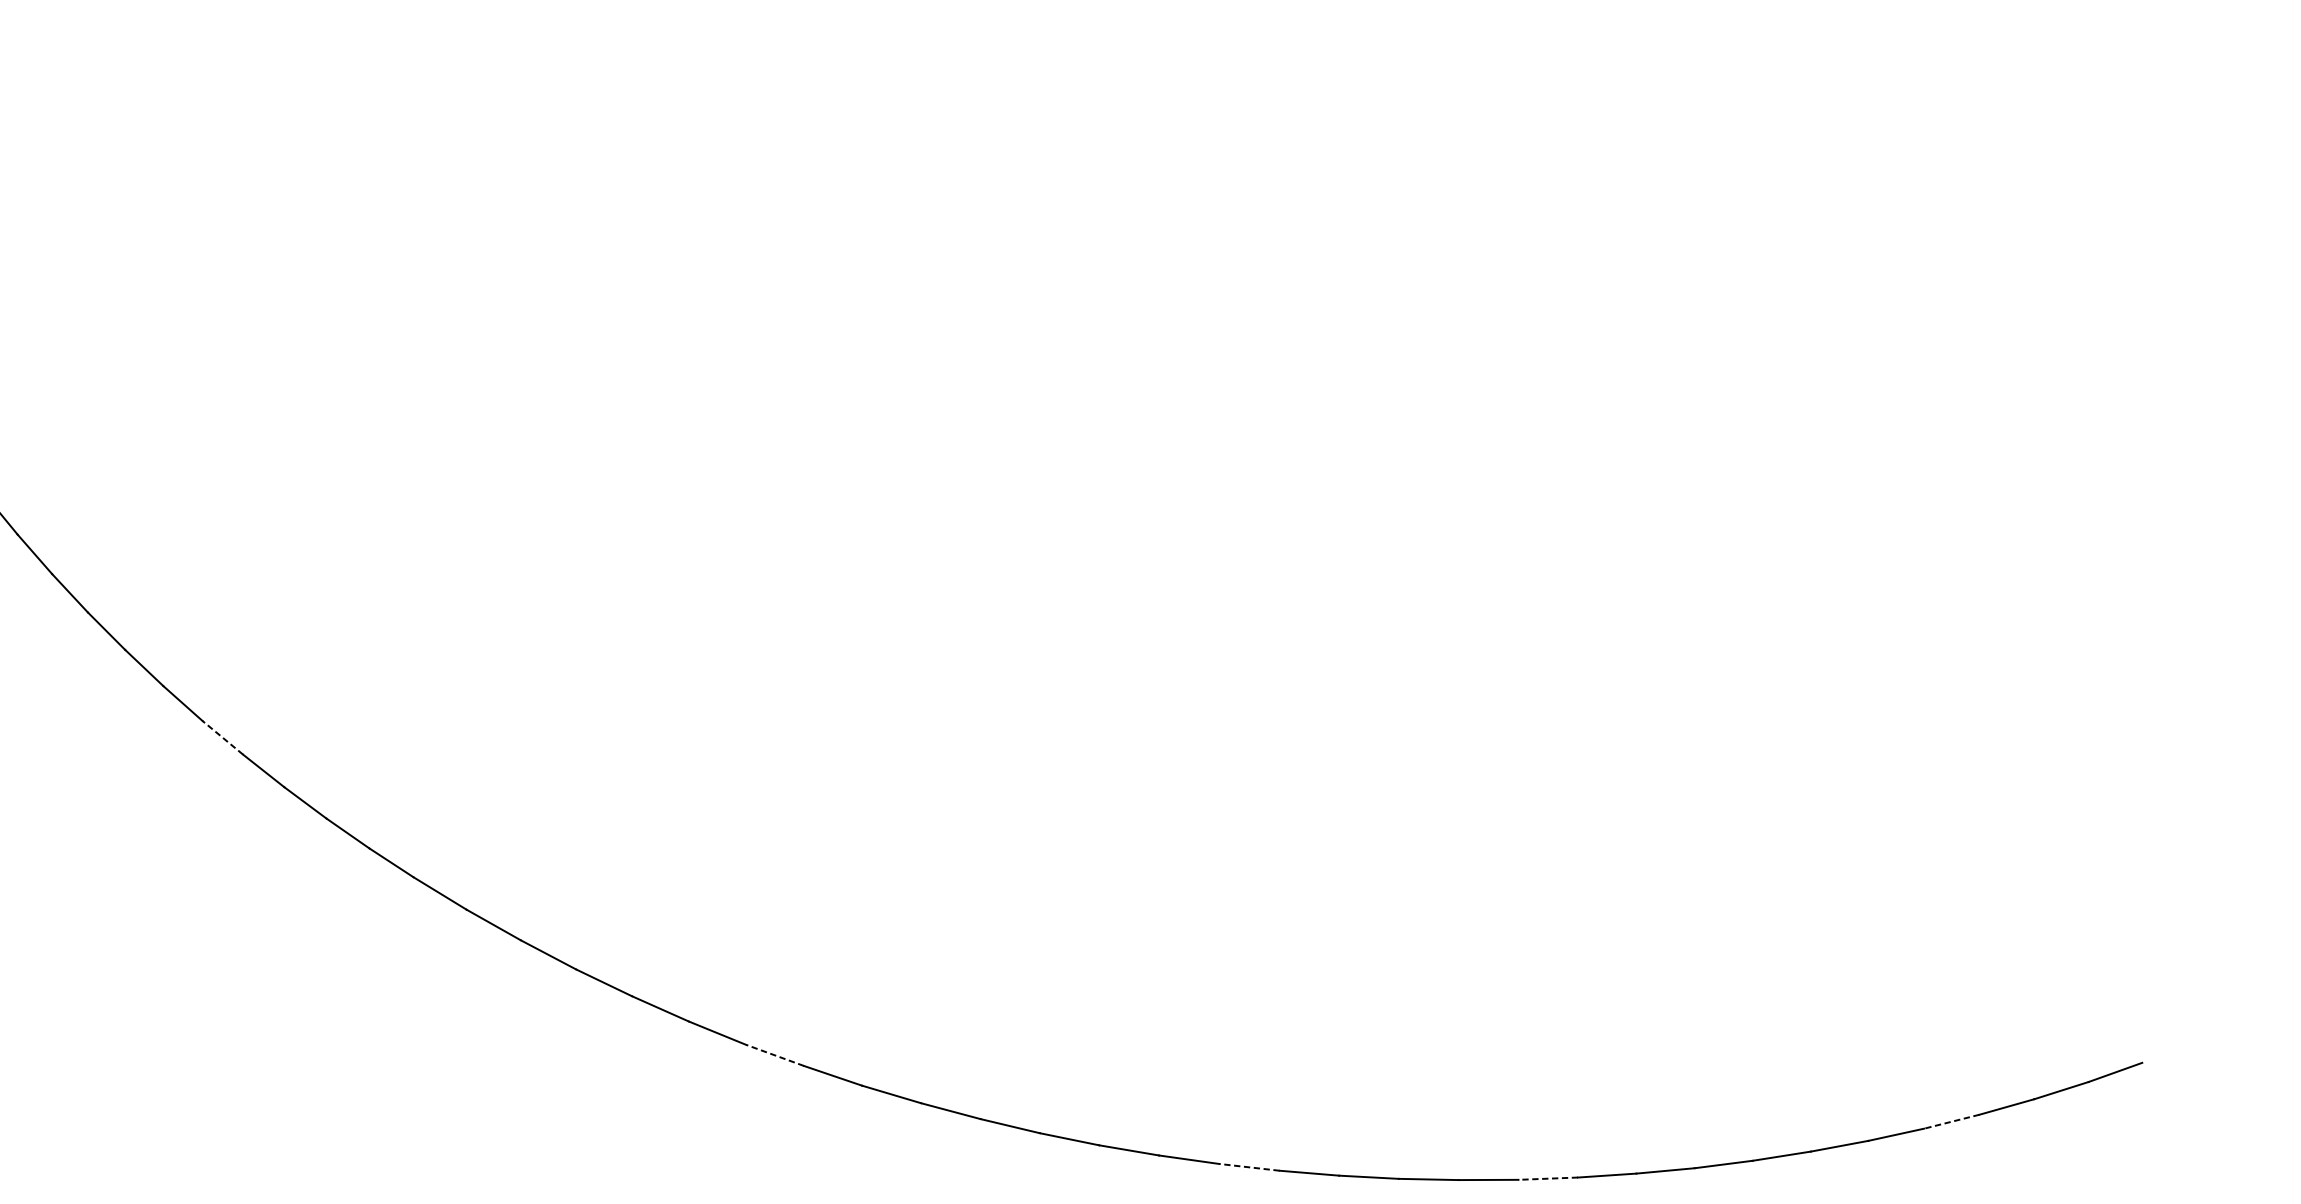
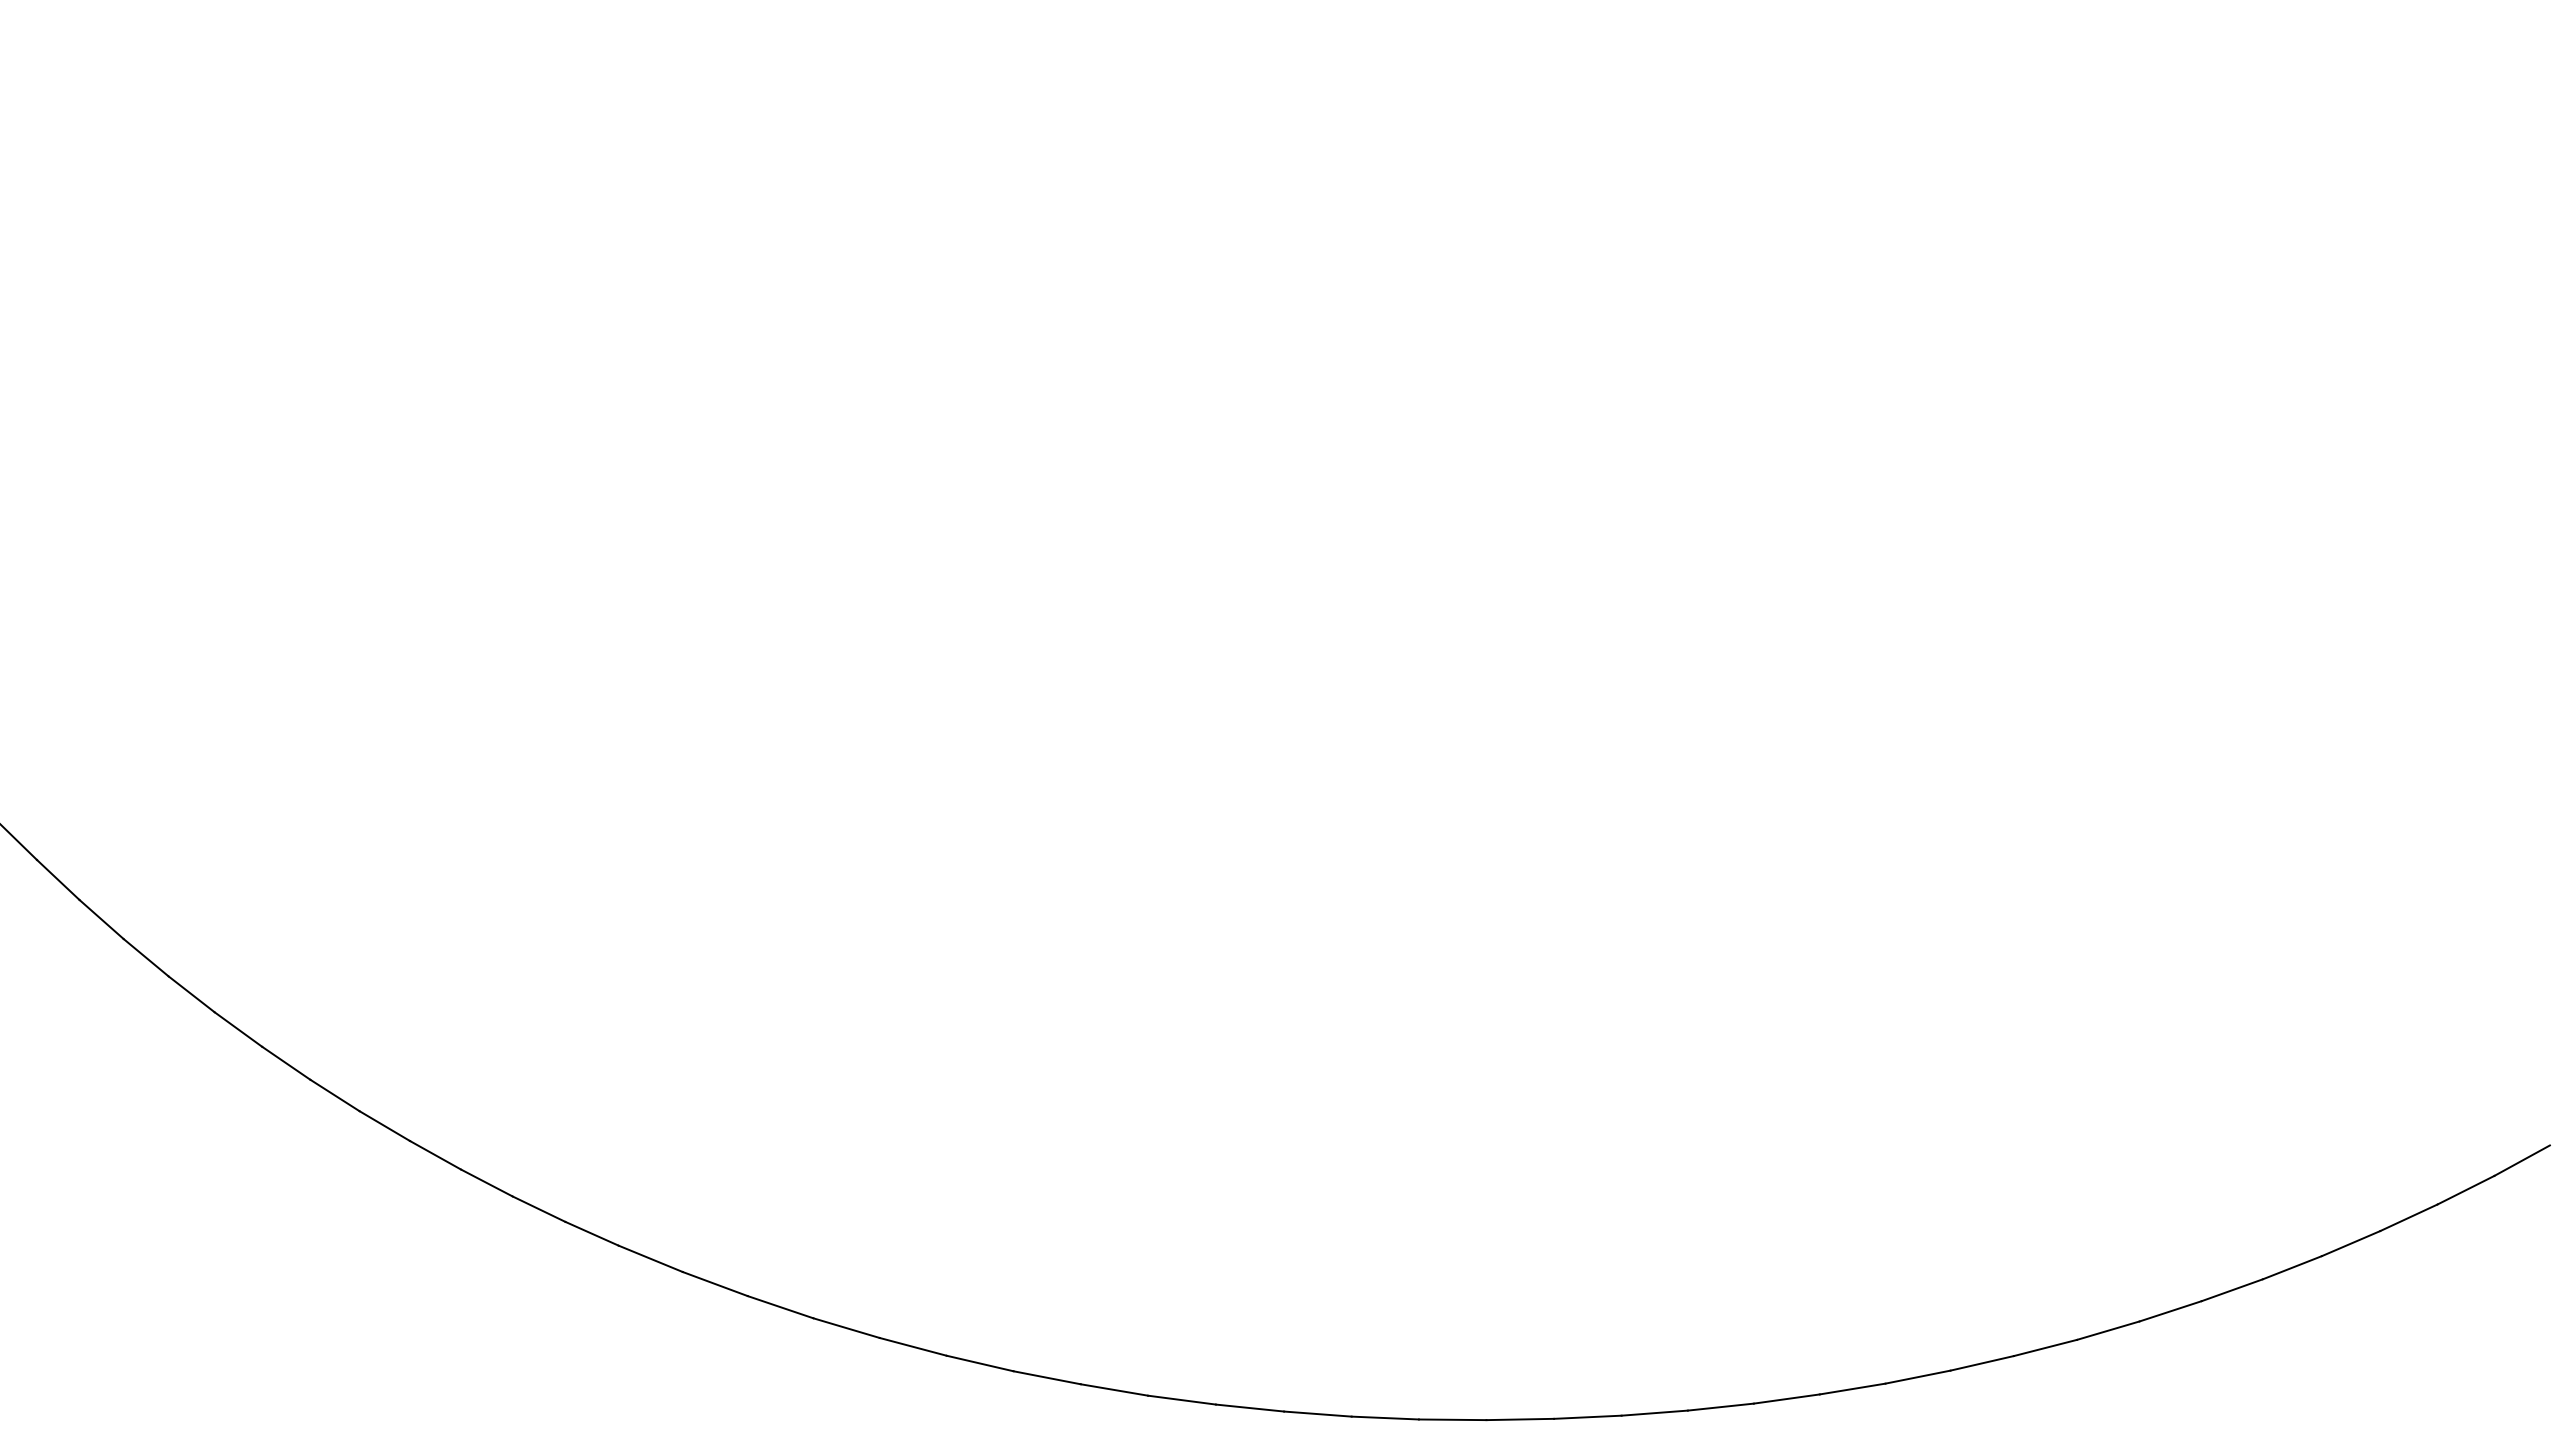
line: (222, 737) -> (384, 1125), dashed -> solid
line: (774, 1055) -> (1046, 1377), dashed -> solid
line: (1952, 1121) -> (2351, 1243), dashed -> solid
line: (1249, 1167) -> (1587, 1417), dashed -> solid
line: (1547, 1178) -> (1917, 1377), dashed -> solid

